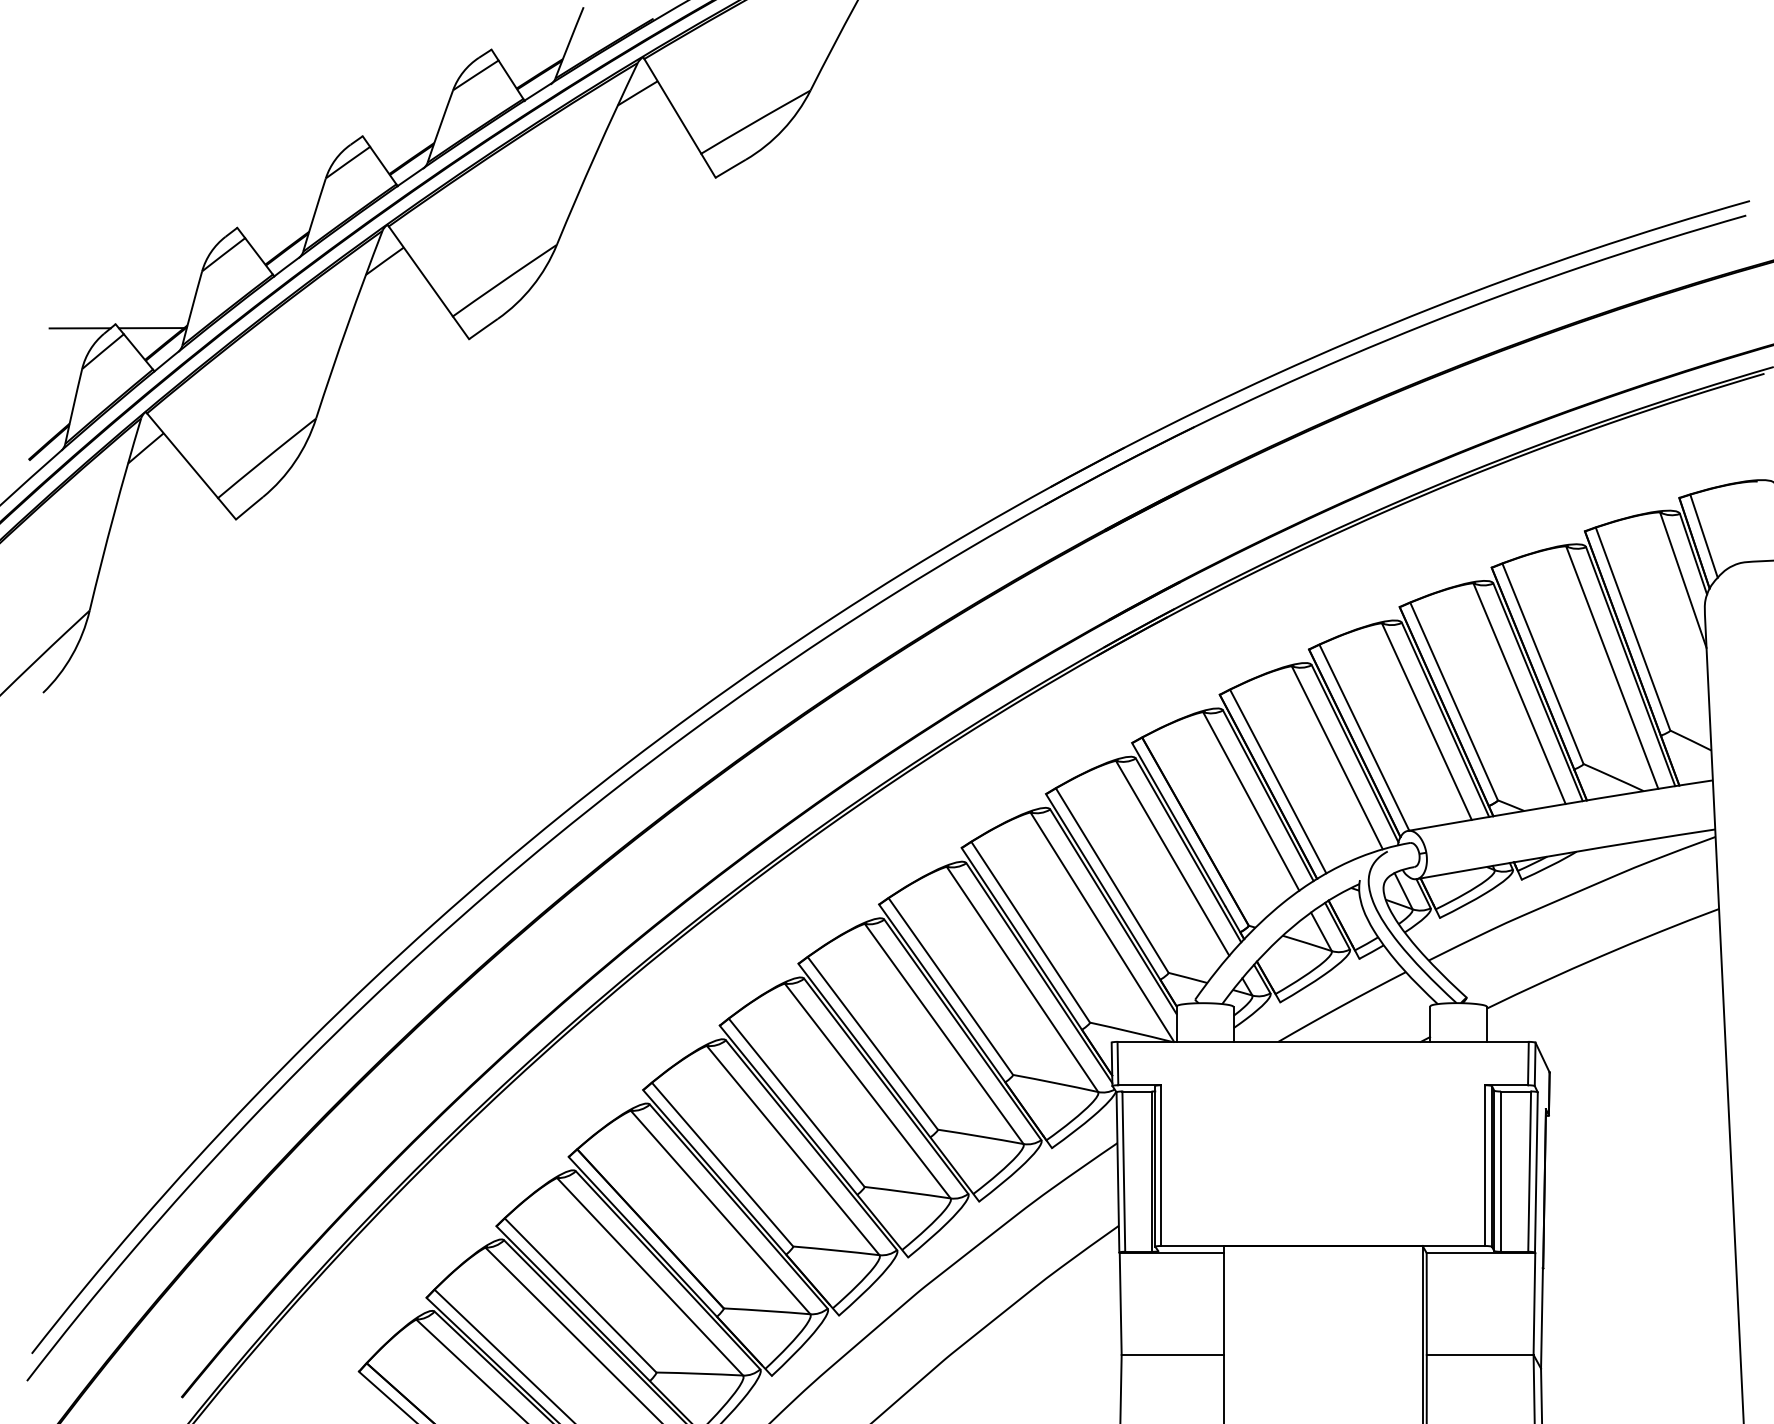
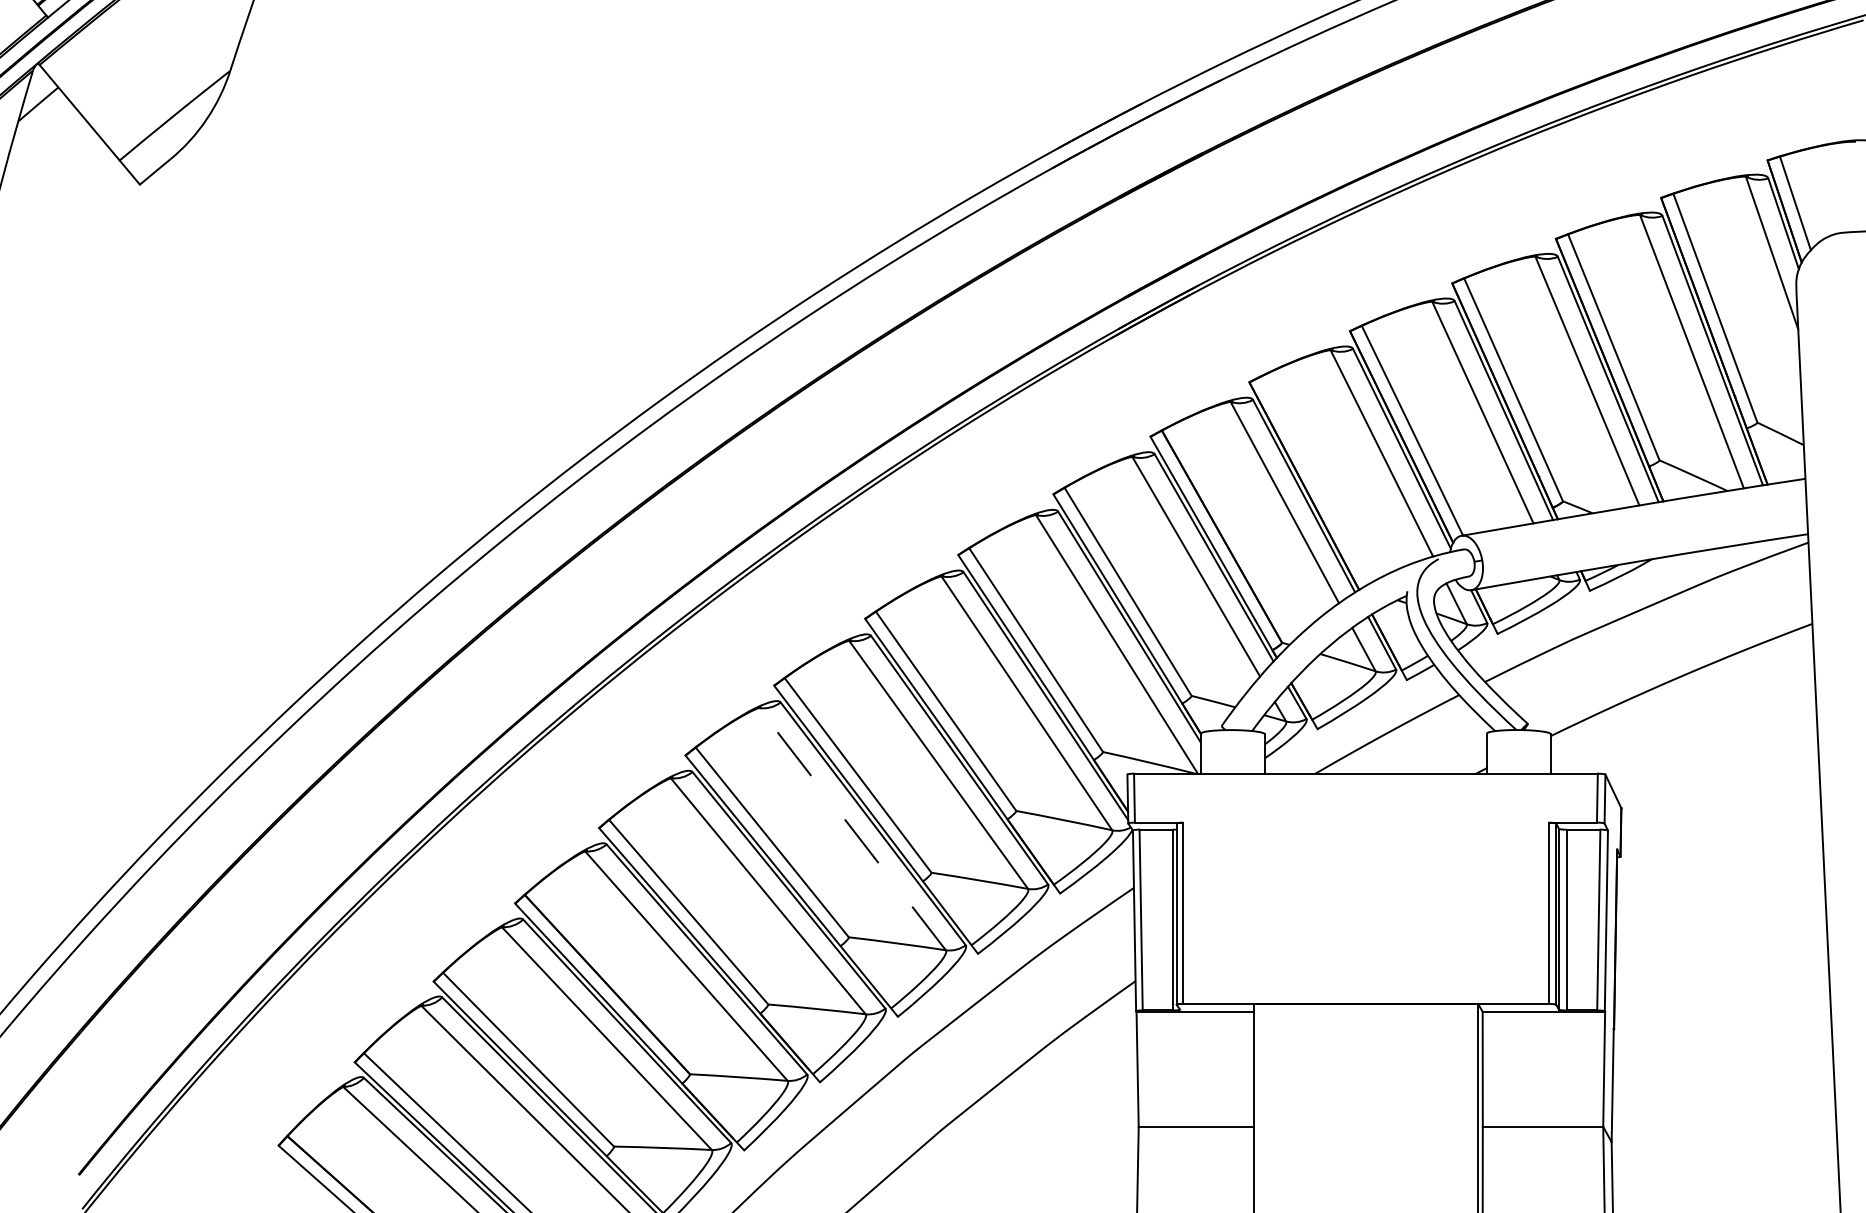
line: (1278, 781) -> (1315, 480), removed
line: (867, 1091) -> (852, 829), solid -> dashed

